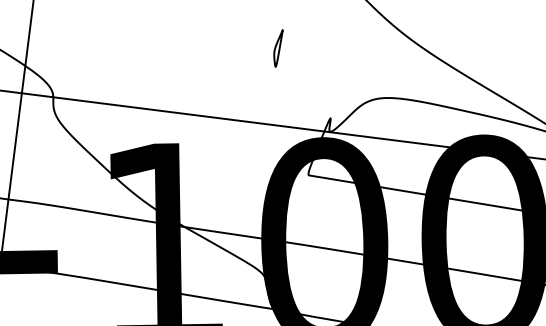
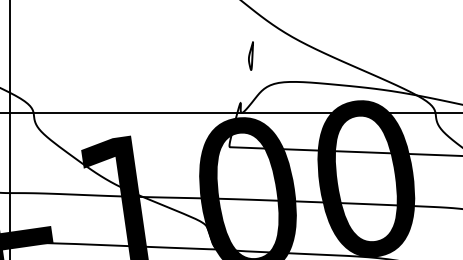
part: (277, 47) -> (250, 55), moved

